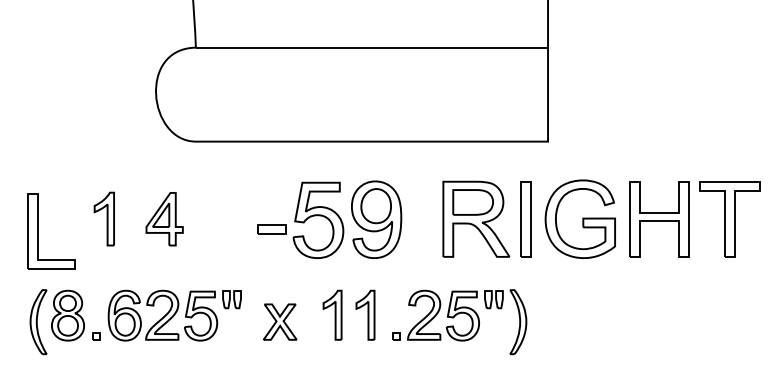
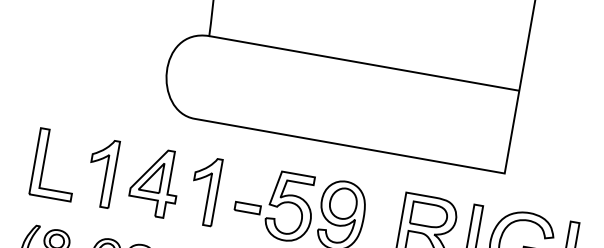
part: (104, 218) -> (102, 172), size x1.43
part: (164, 218) -> (155, 181), size x1.43
part: (220, 218) -> (204, 190), added
part: (38, 231) -> (43, 162), moved

